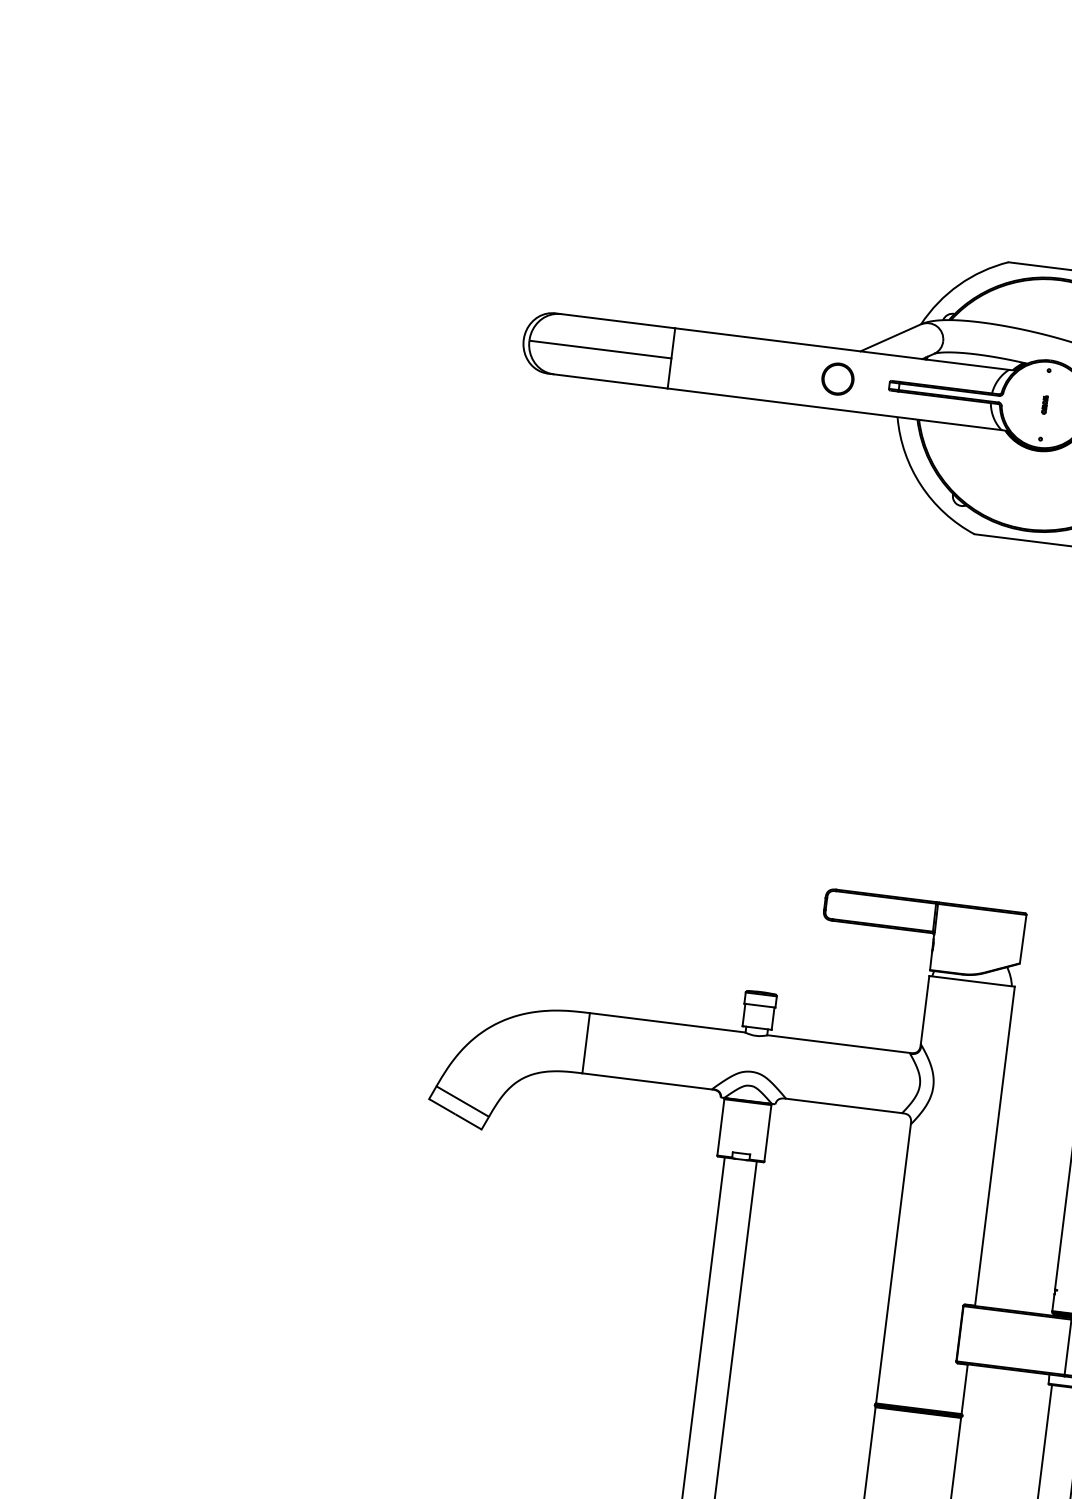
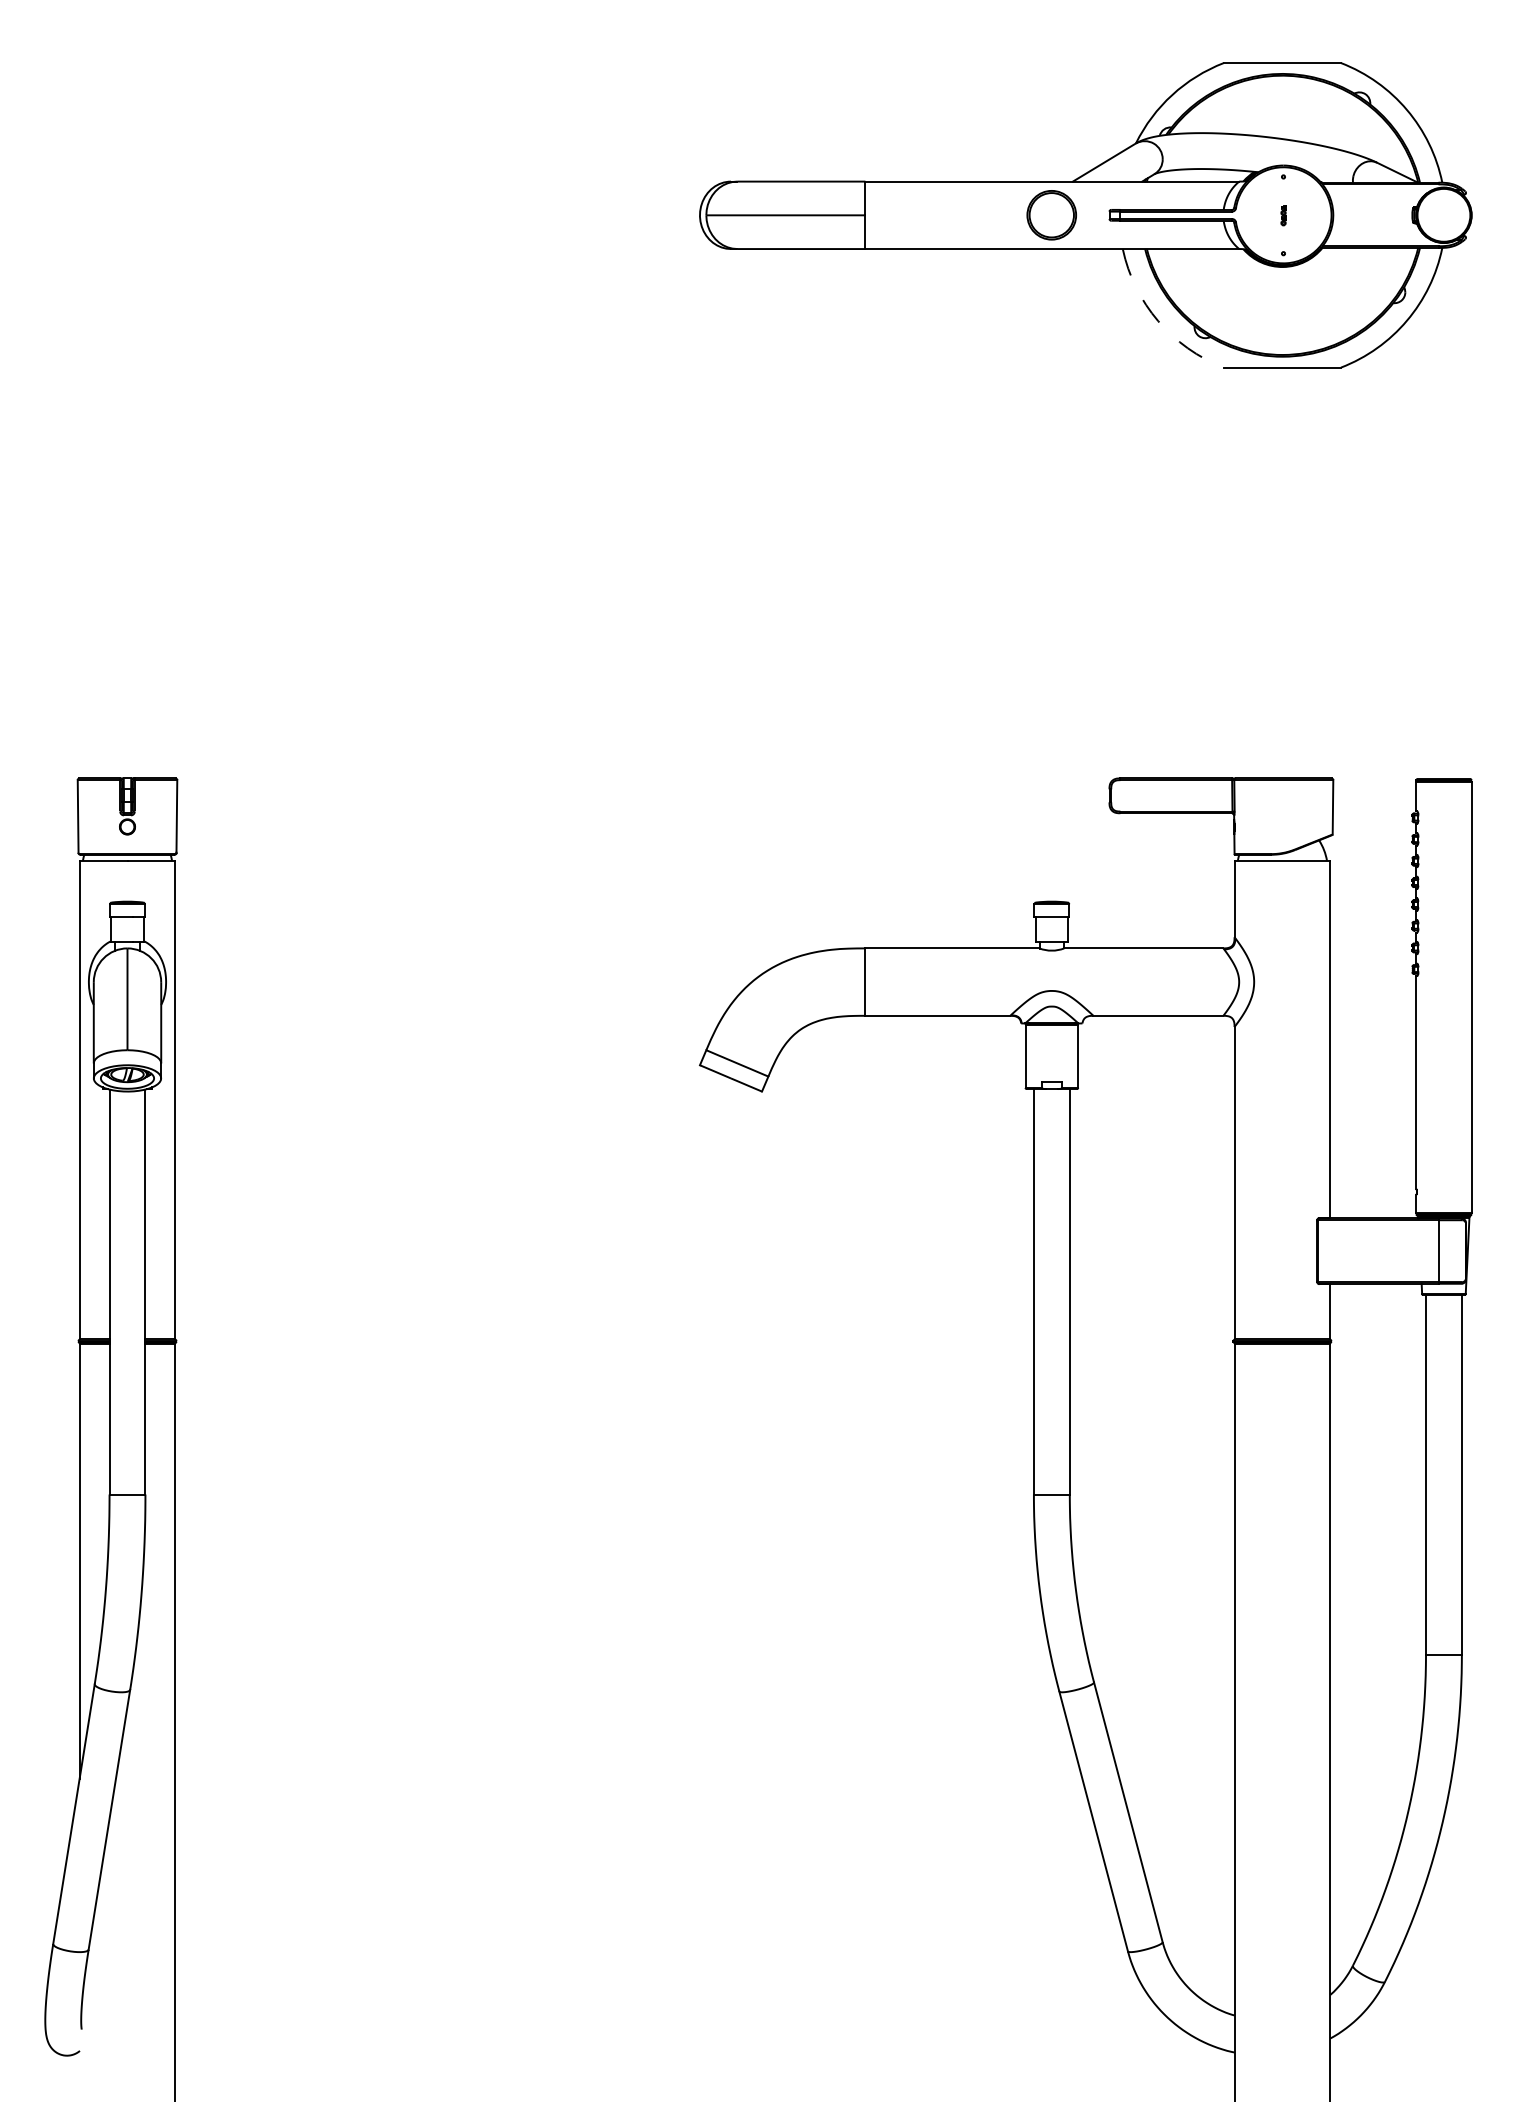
part: (837, 379) -> (1051, 215), size x1.4
arc: (921, 485) -> (1158, 321), solid -> dashed

